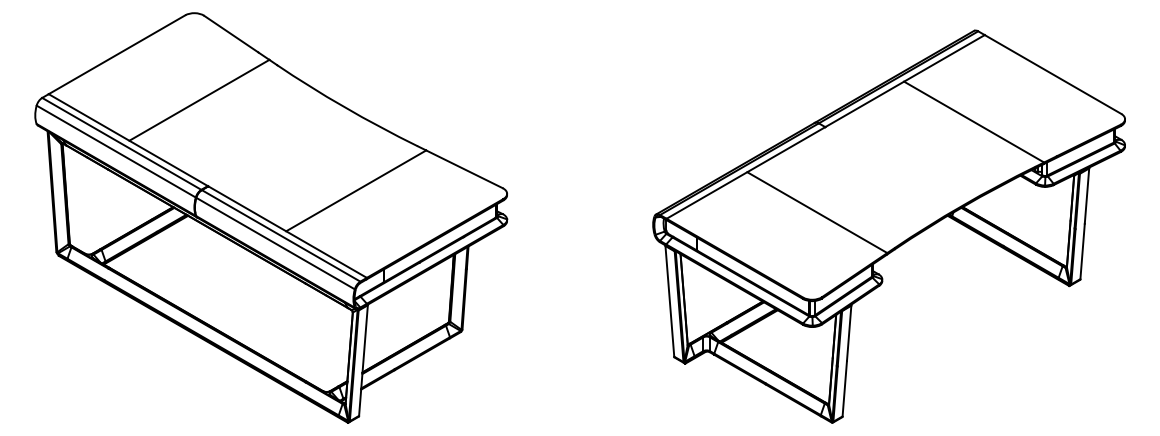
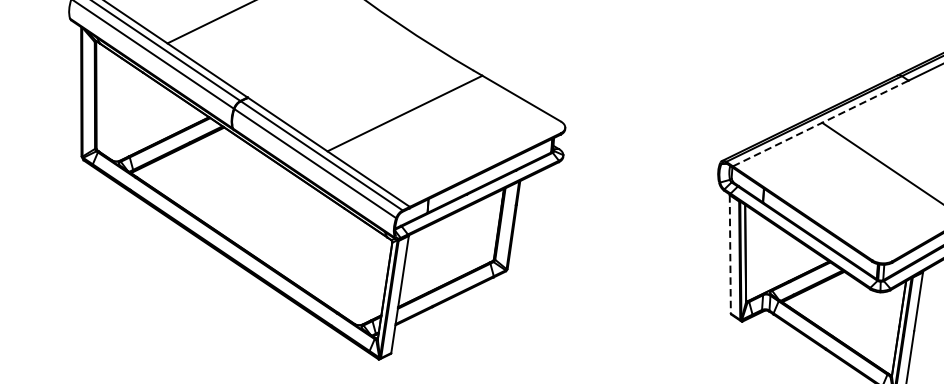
line: (746, 172) -> (821, 123), solid -> dashed
line: (669, 301) -> (729, 254), solid -> dashed

